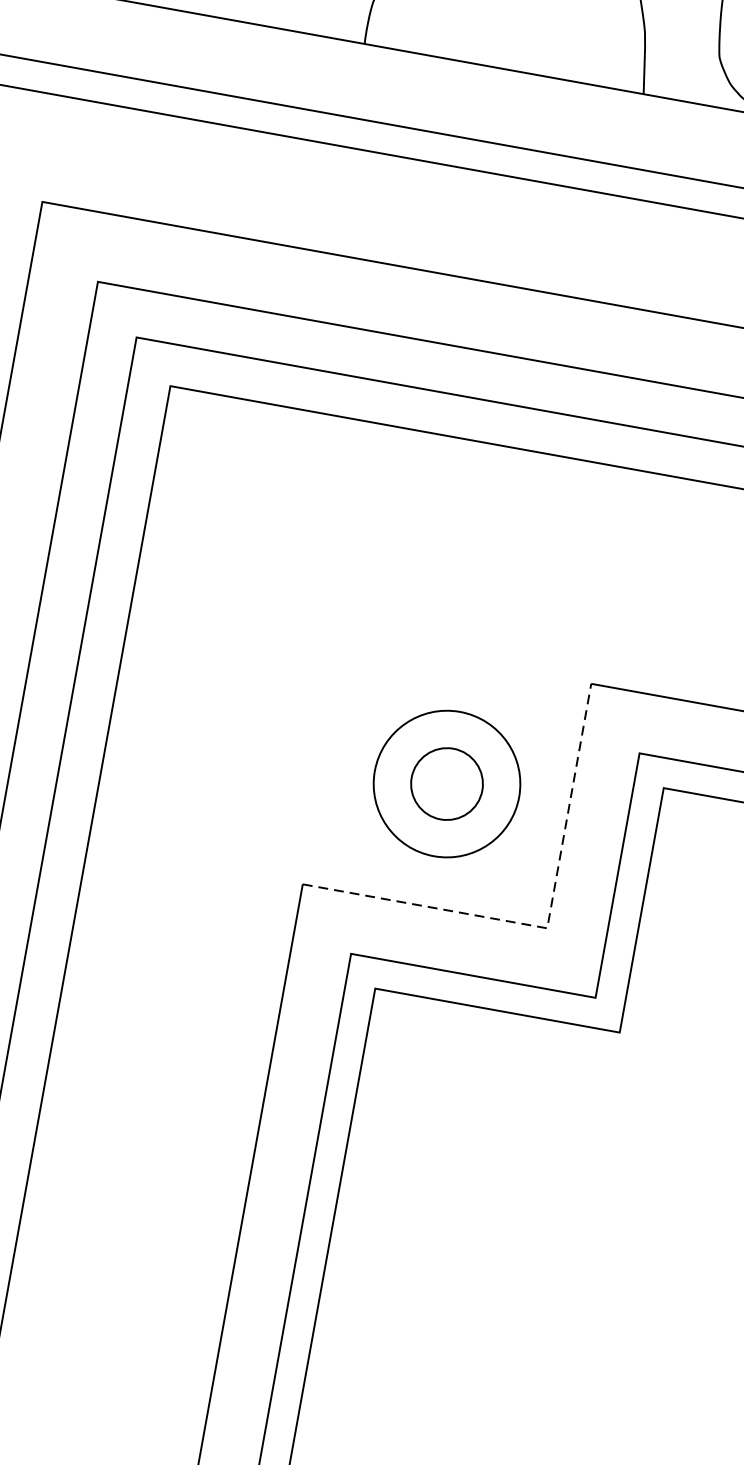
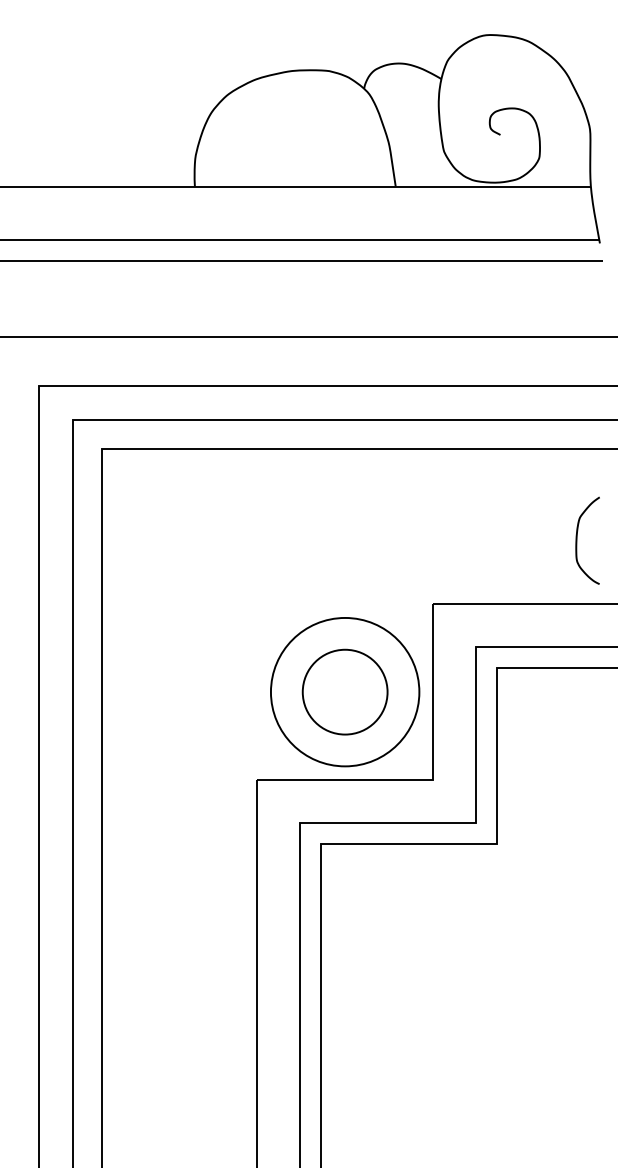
circle: (446, 782) -> (344, 691), size x1.43
circle: (446, 782) -> (344, 691), size x1.67
line: (547, 928) -> (433, 780), dashed -> solid

